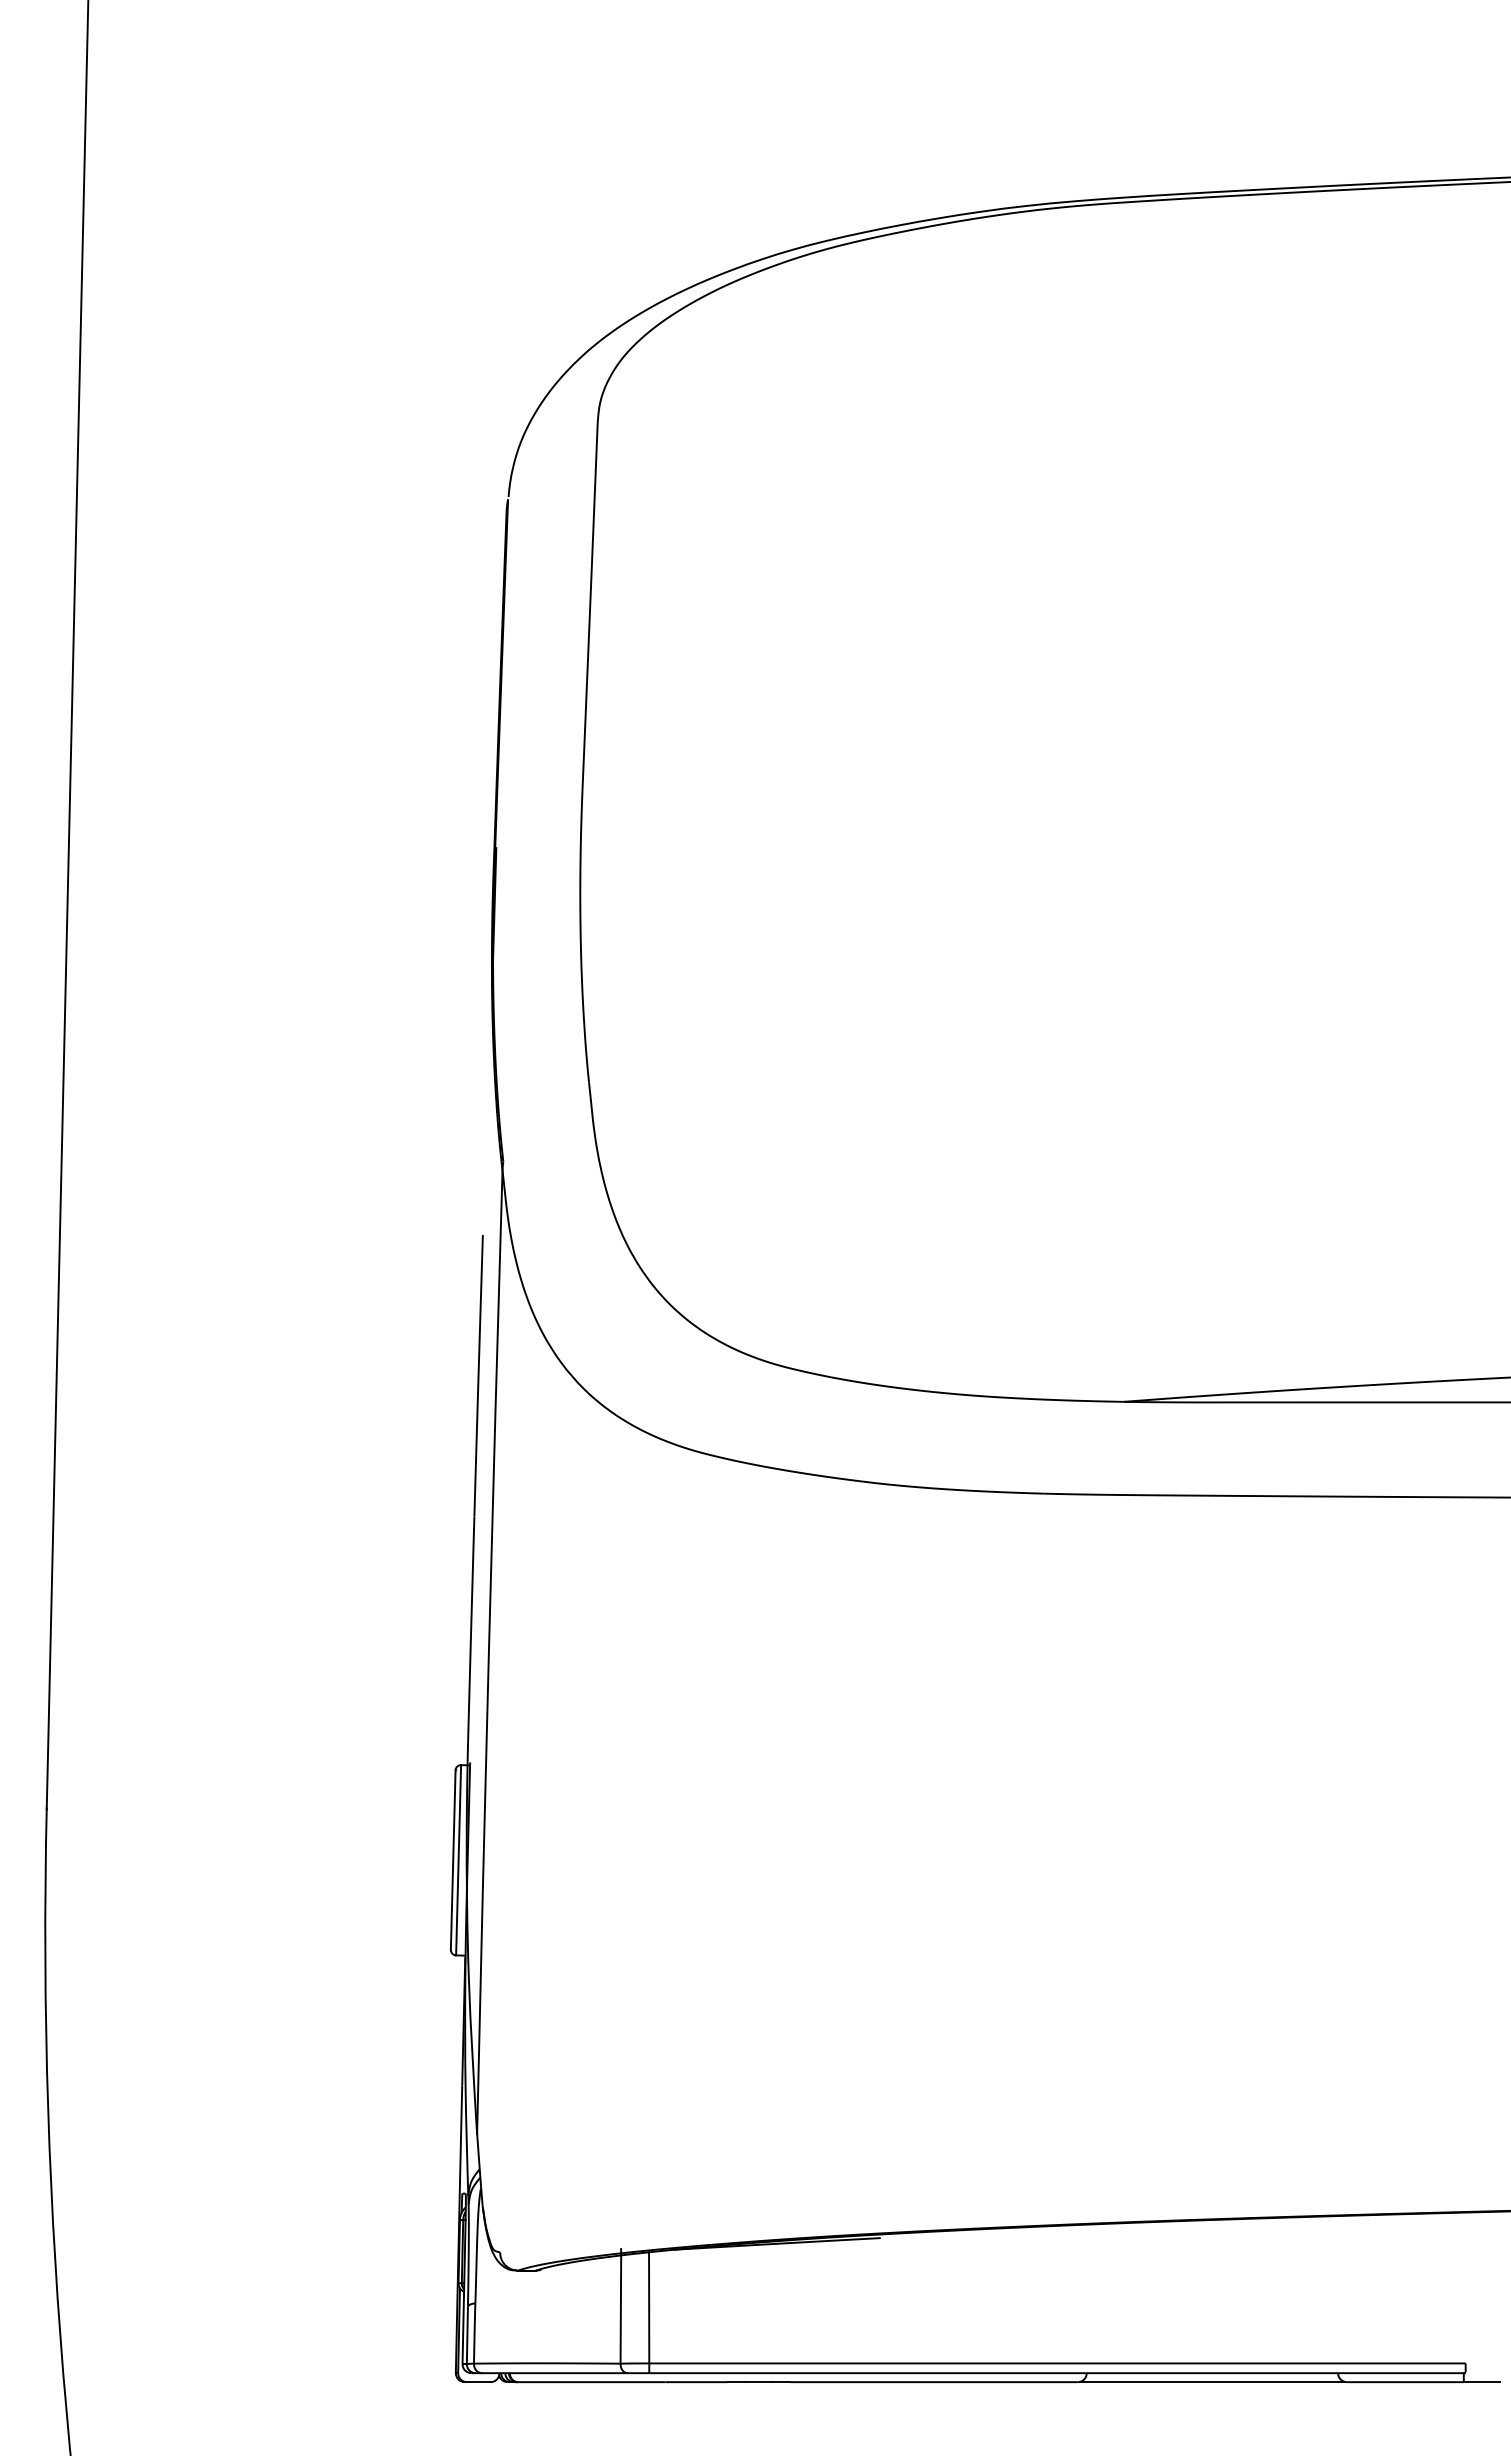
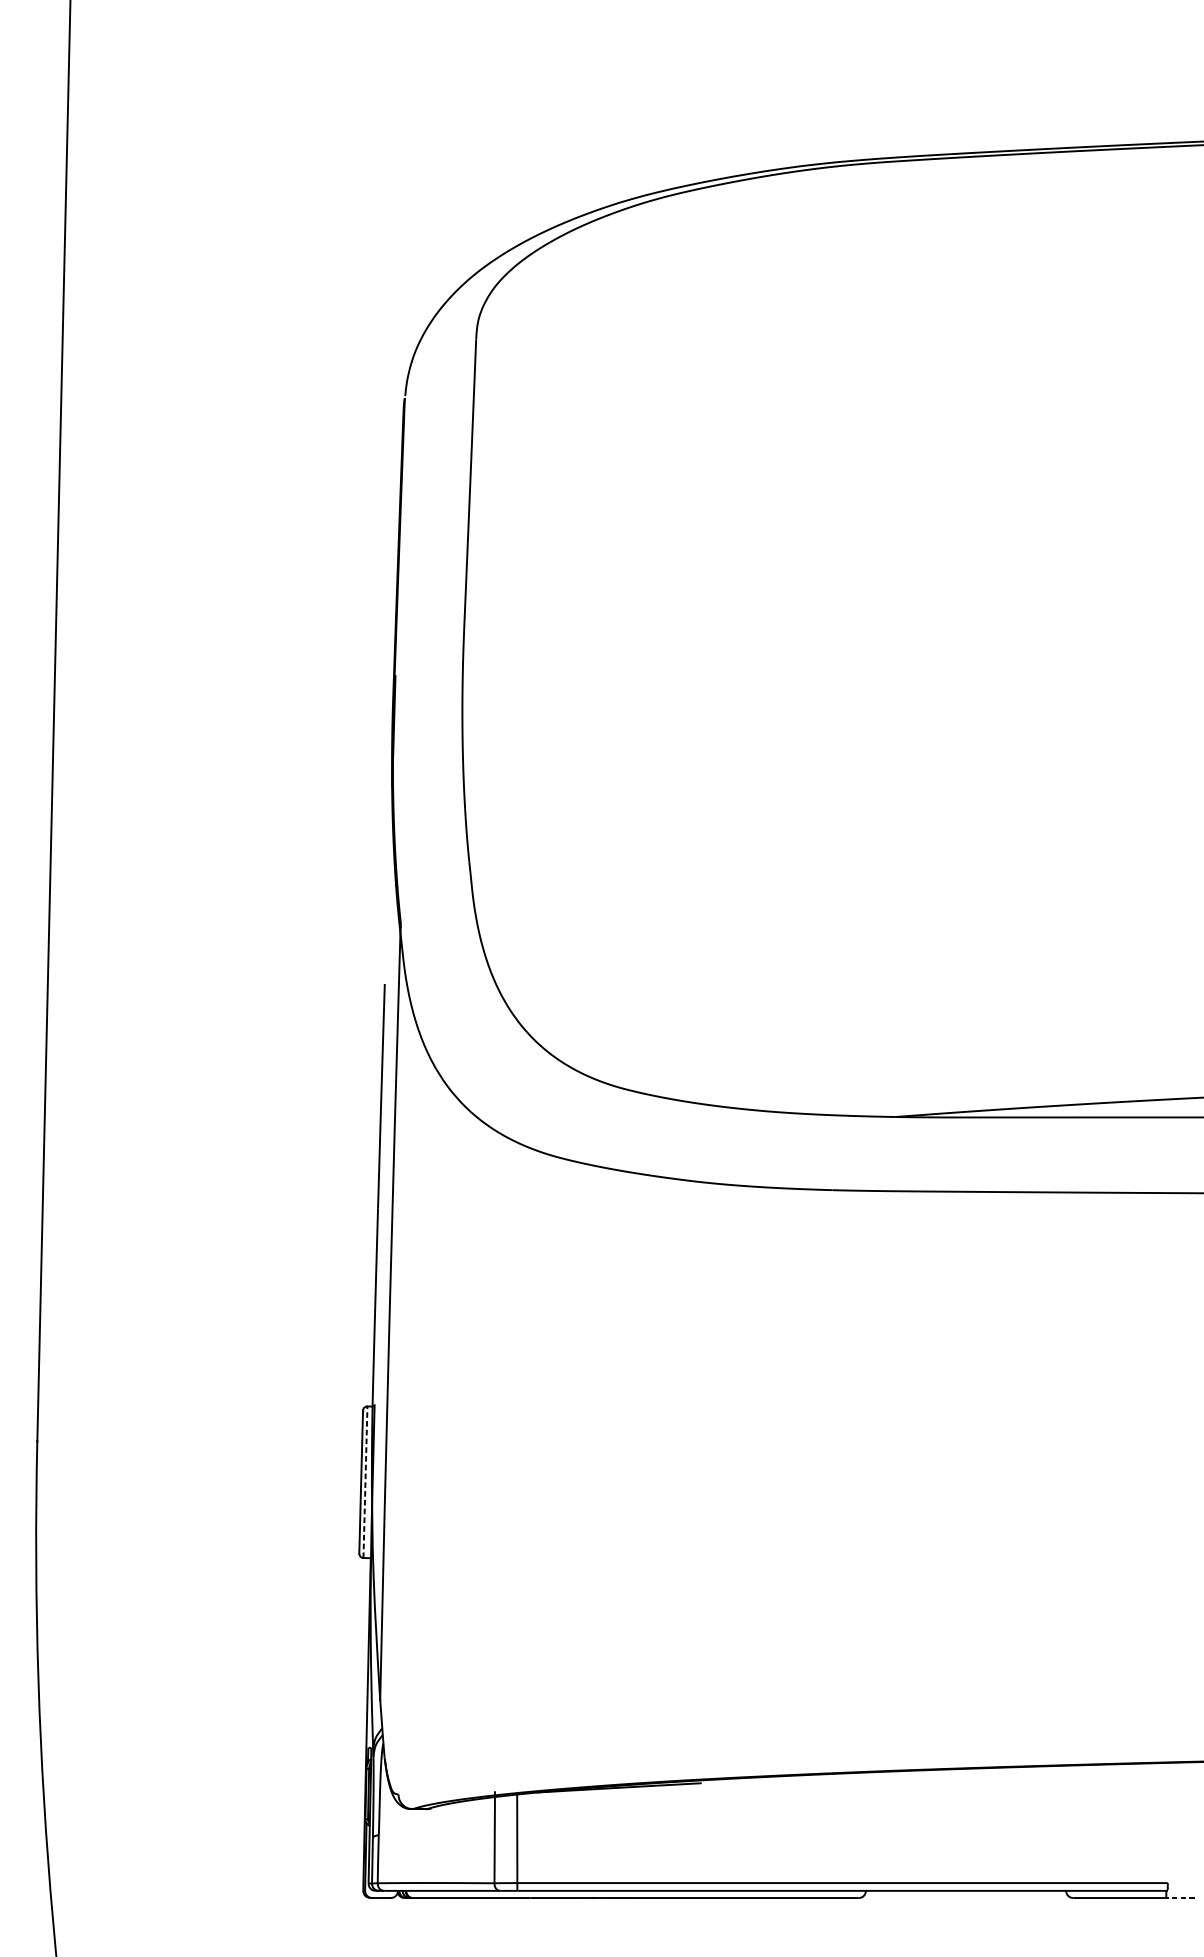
line: (458, 1859) -> (365, 1481), solid -> dashed
line: (1212, 2382) -> (966, 1898), removed
line: (1481, 2382) -> (1180, 1898), solid -> dashed

